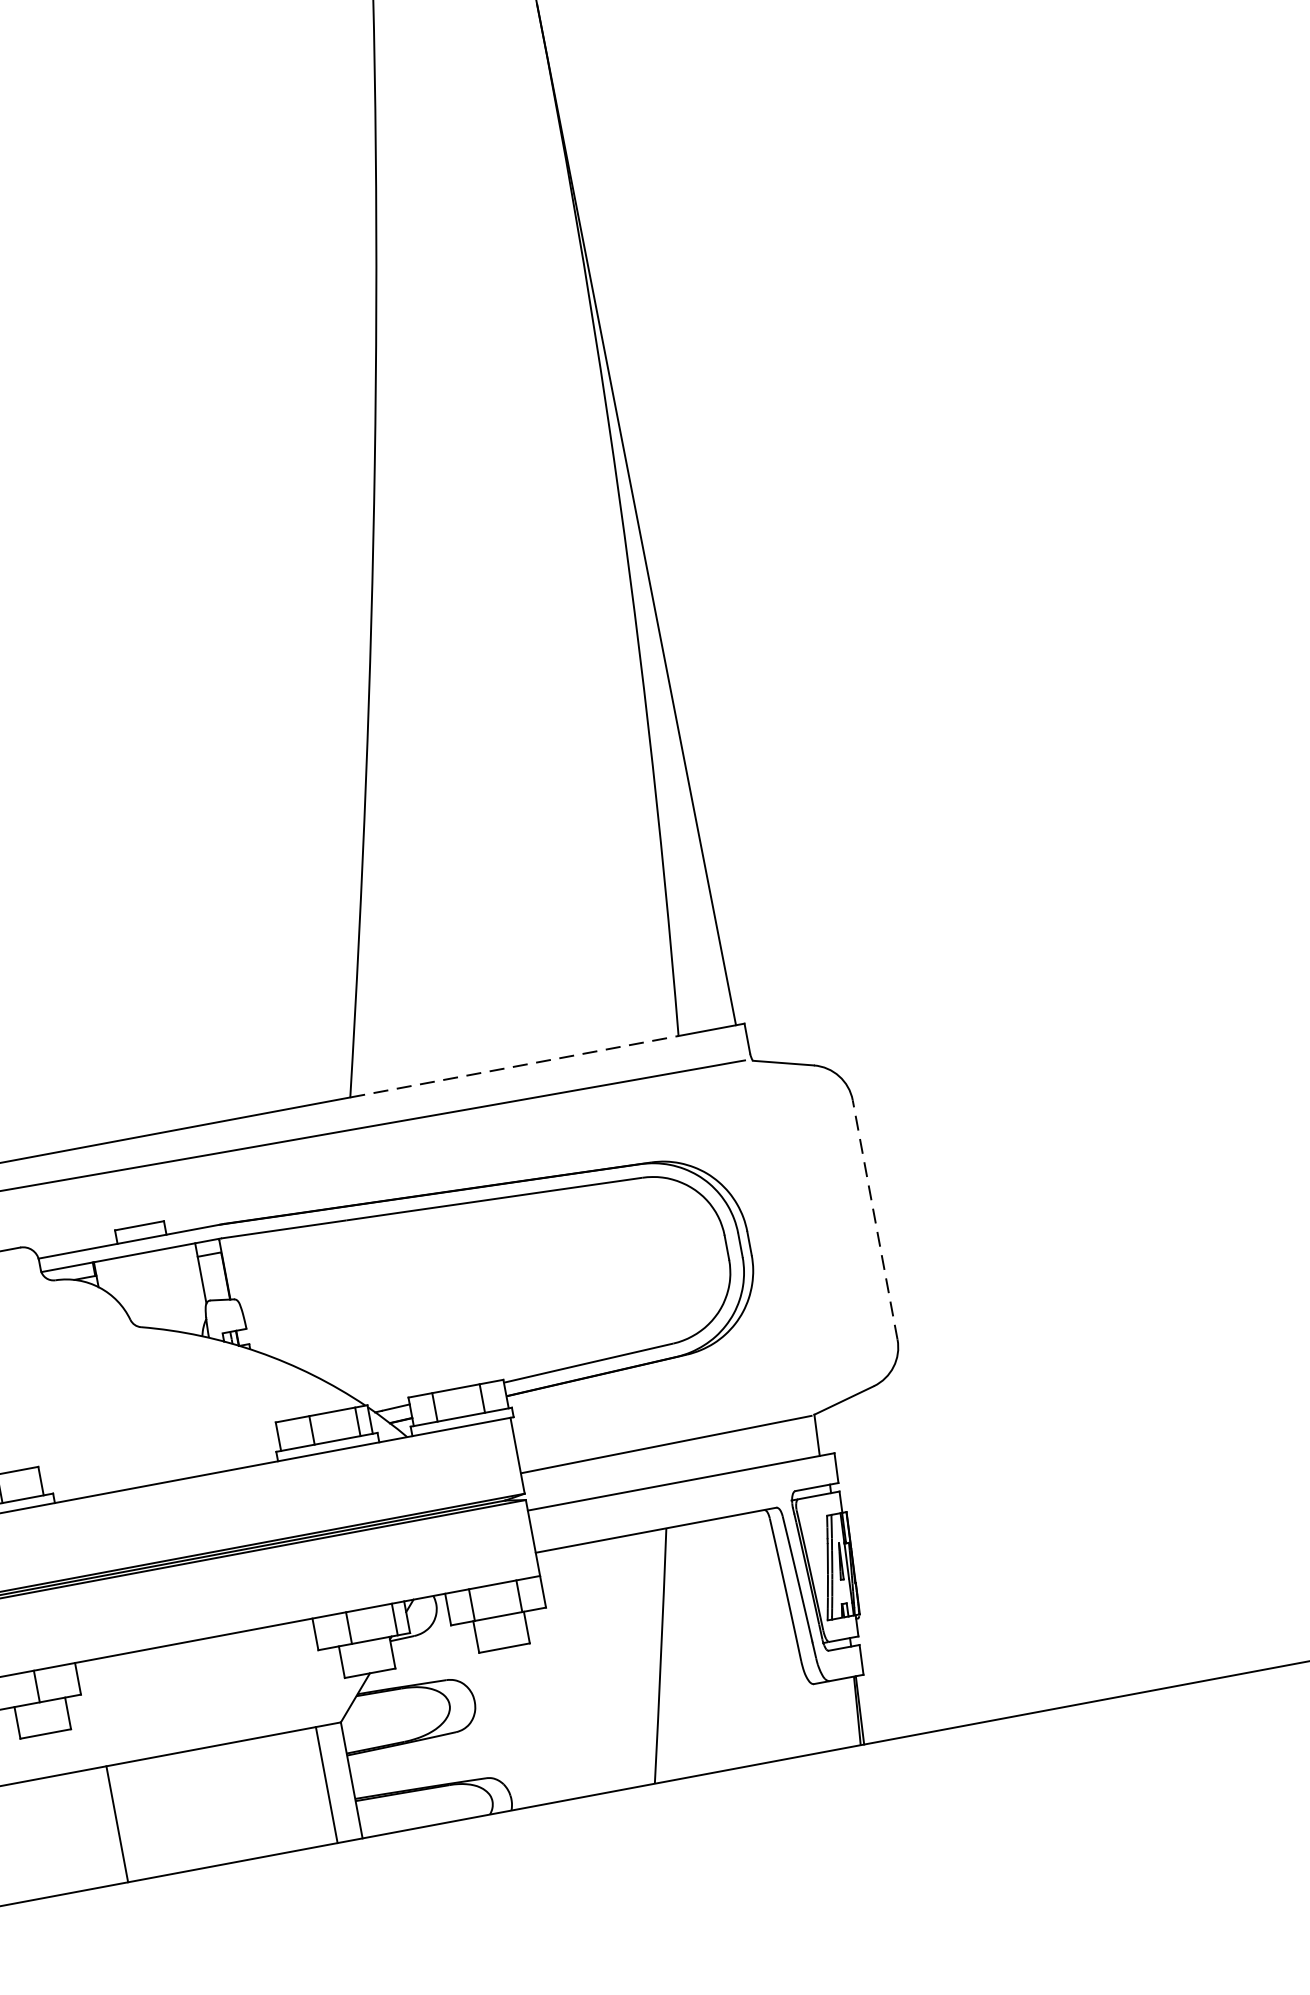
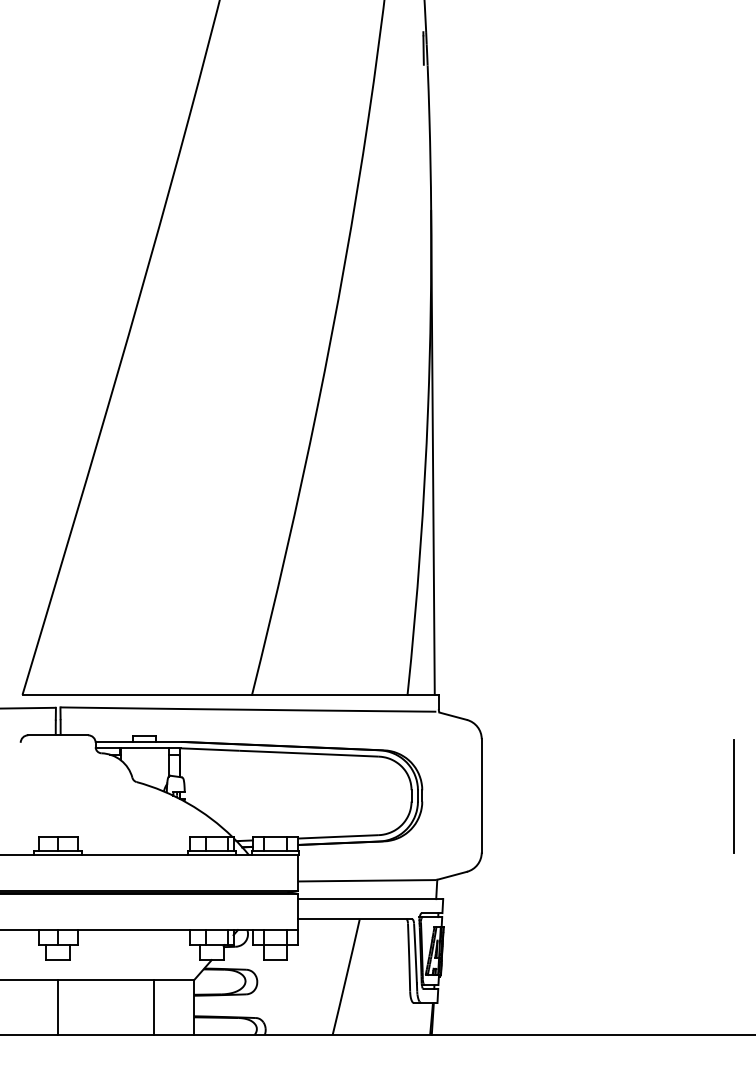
line: (513, 1066) -> (329, 694), dashed -> solid
line: (874, 1219) -> (481, 795), dashed -> solid
line: (326, 1785) -> (154, 1007), moved
line: (117, 1824) -> (58, 1007), moved

